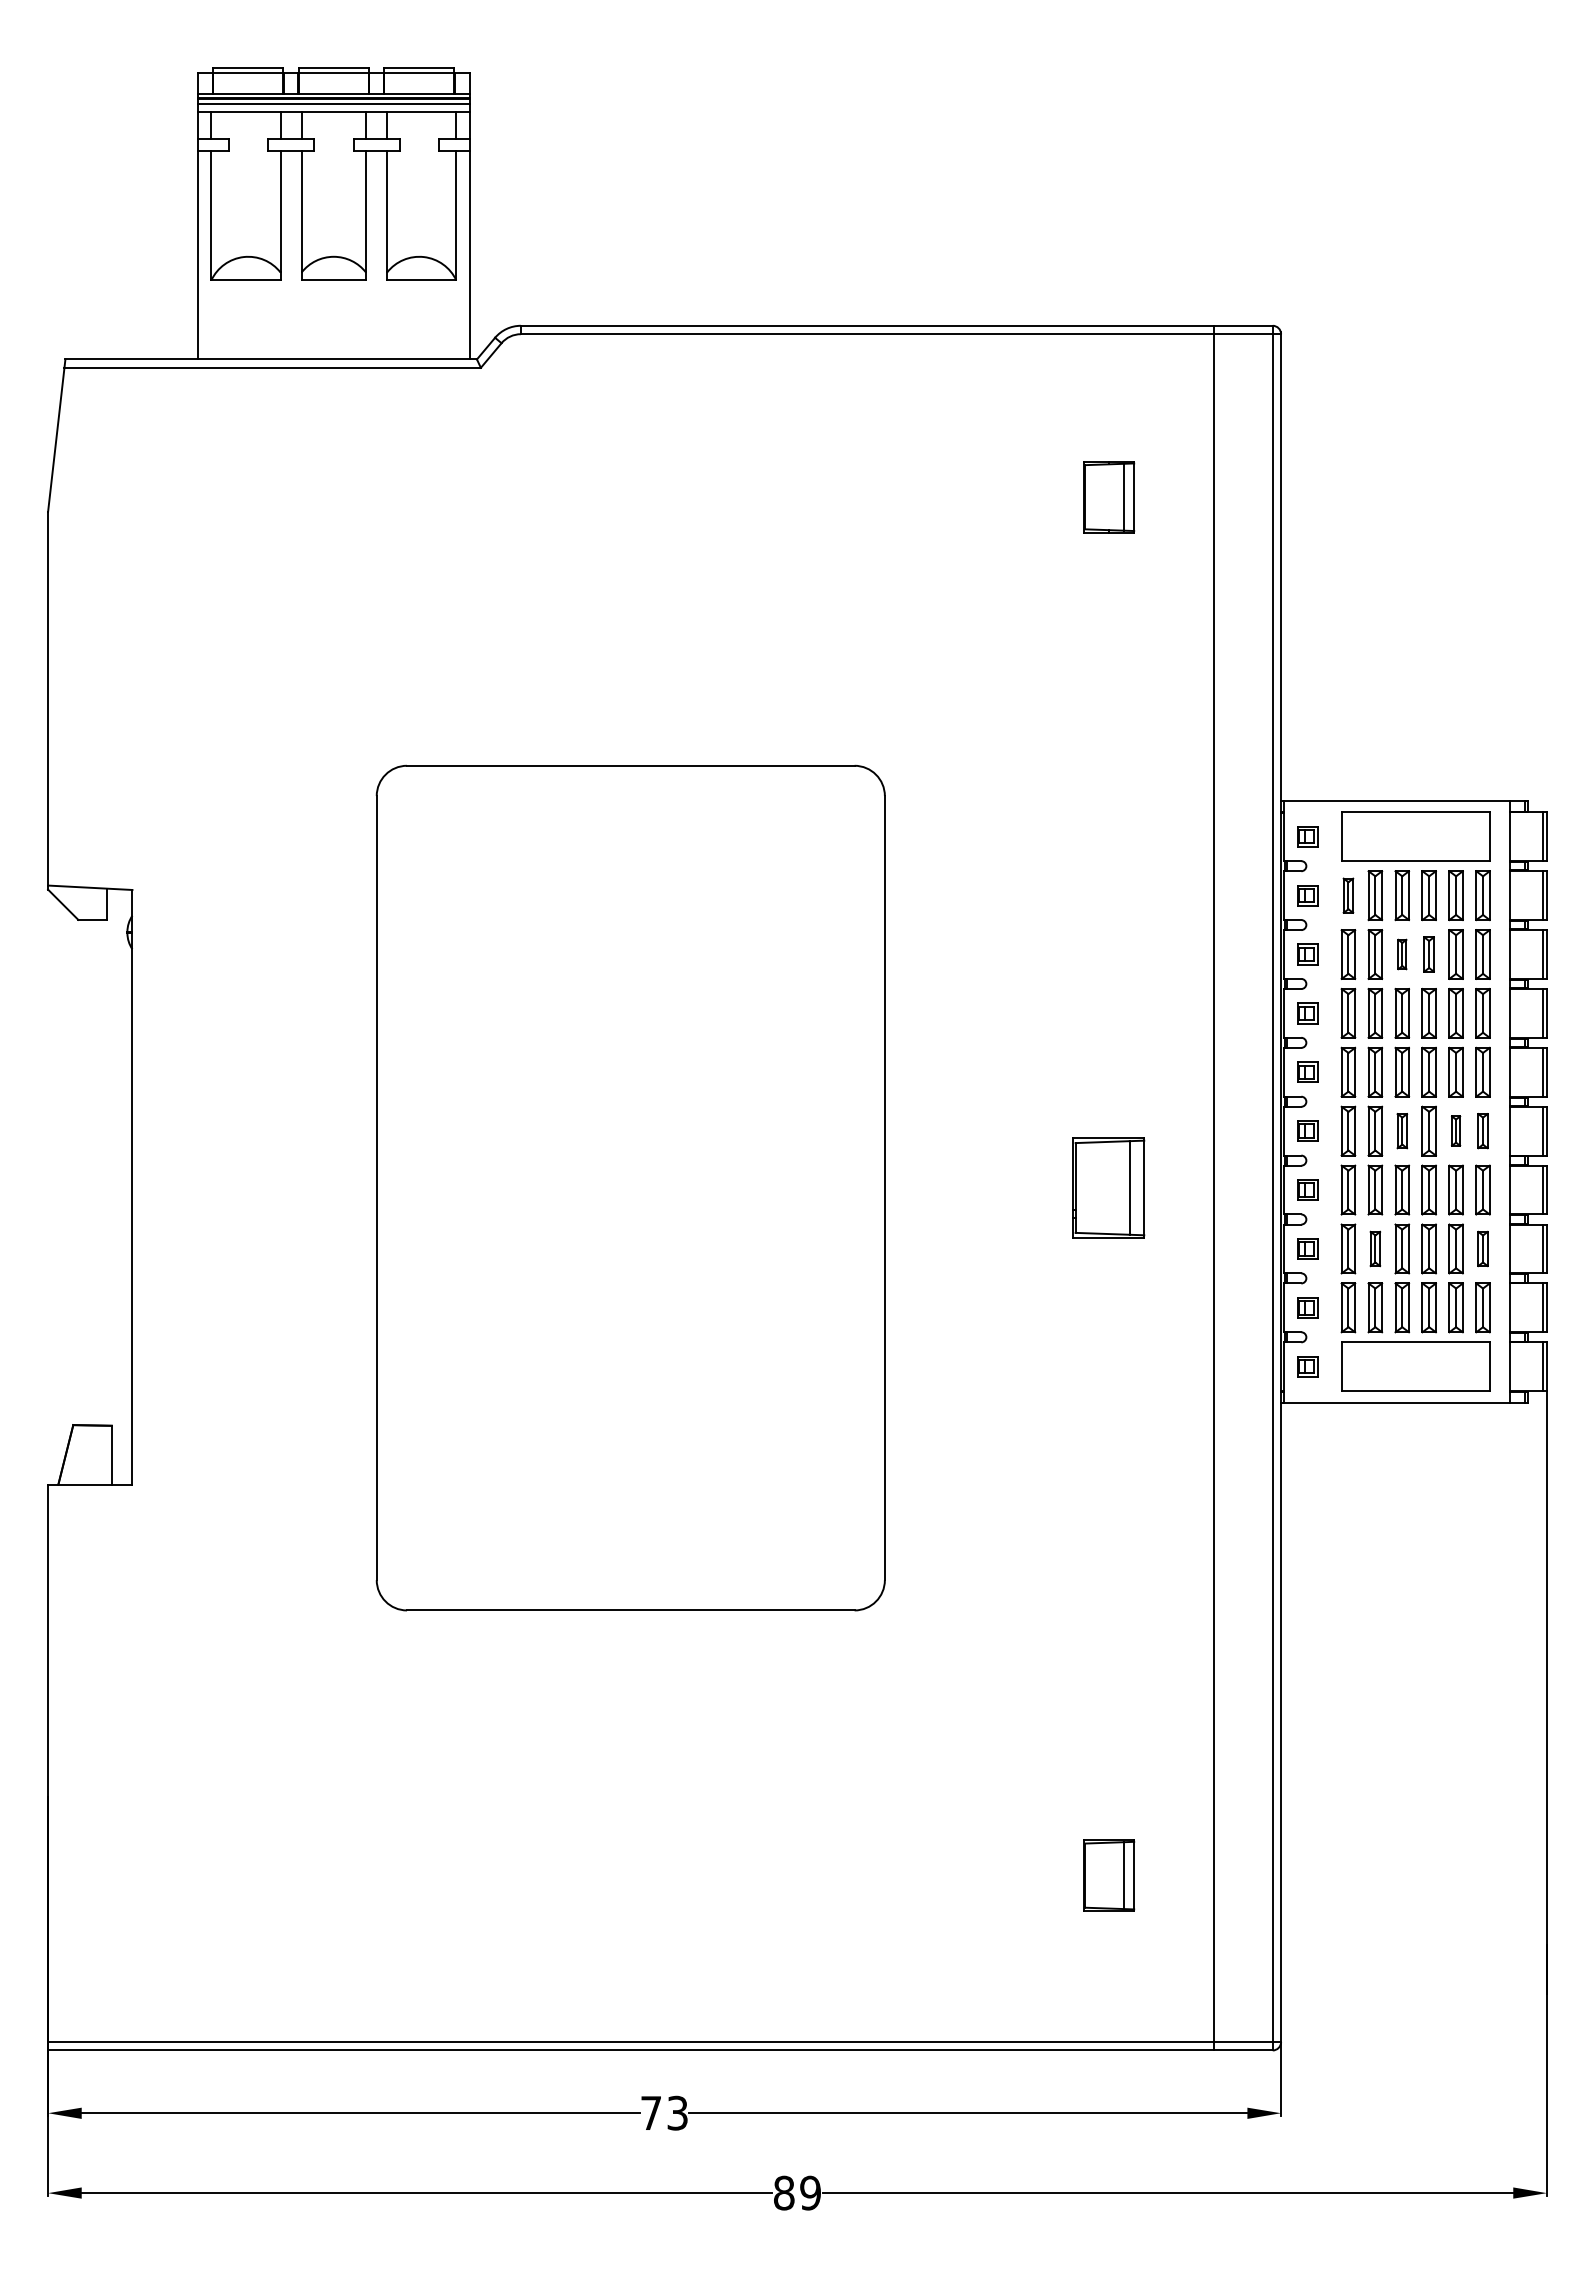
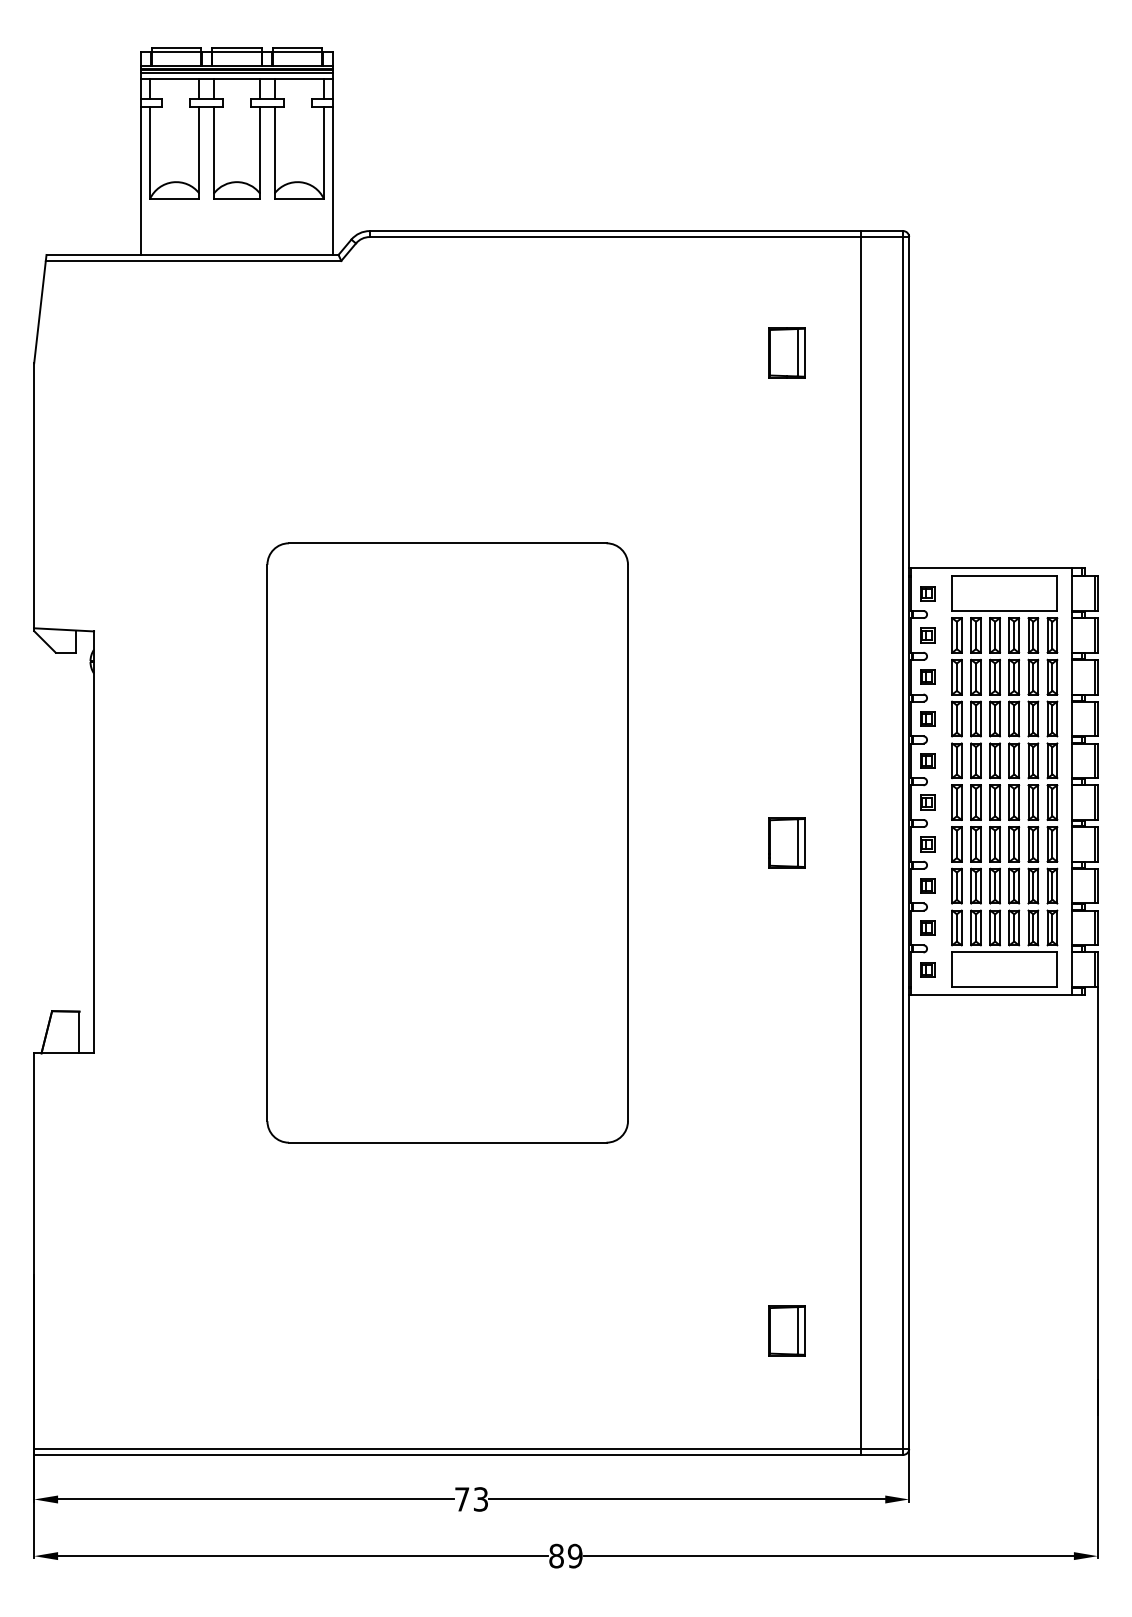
part: (1348, 895) -> (956, 635), size x1.43
part: (1402, 954) -> (995, 677), size x1.67
part: (1428, 954) -> (1013, 677), size x1.43
part: (1402, 1130) -> (995, 802), size x1.43
part: (1455, 1130) -> (1032, 802), size x1.67
part: (1482, 1130) -> (1052, 802), size x1.43
part: (1108, 1188) -> (786, 843), size x0.71
part: (1375, 1248) -> (976, 885), size x1.43
part: (1482, 1248) -> (1052, 885), size x1.43

